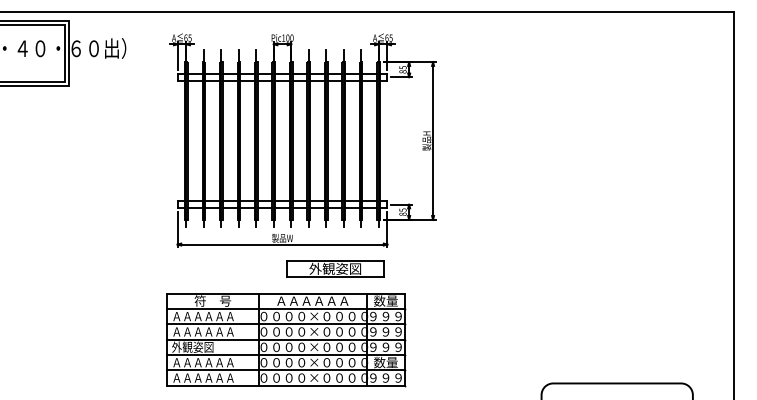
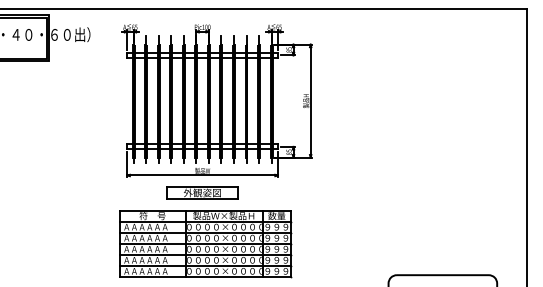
part: (335, 268) -> (202, 192), moved
text: (311, 300) -> (223, 215), ＡＡＡＡＡＡ -> 製品Ｗ×製品Ｈ
text: (202, 346) -> (145, 248), 外観姿図 -> ＡＡＡＡＡＡ
text: (385, 362) -> (276, 260), 数量 -> ９９９

